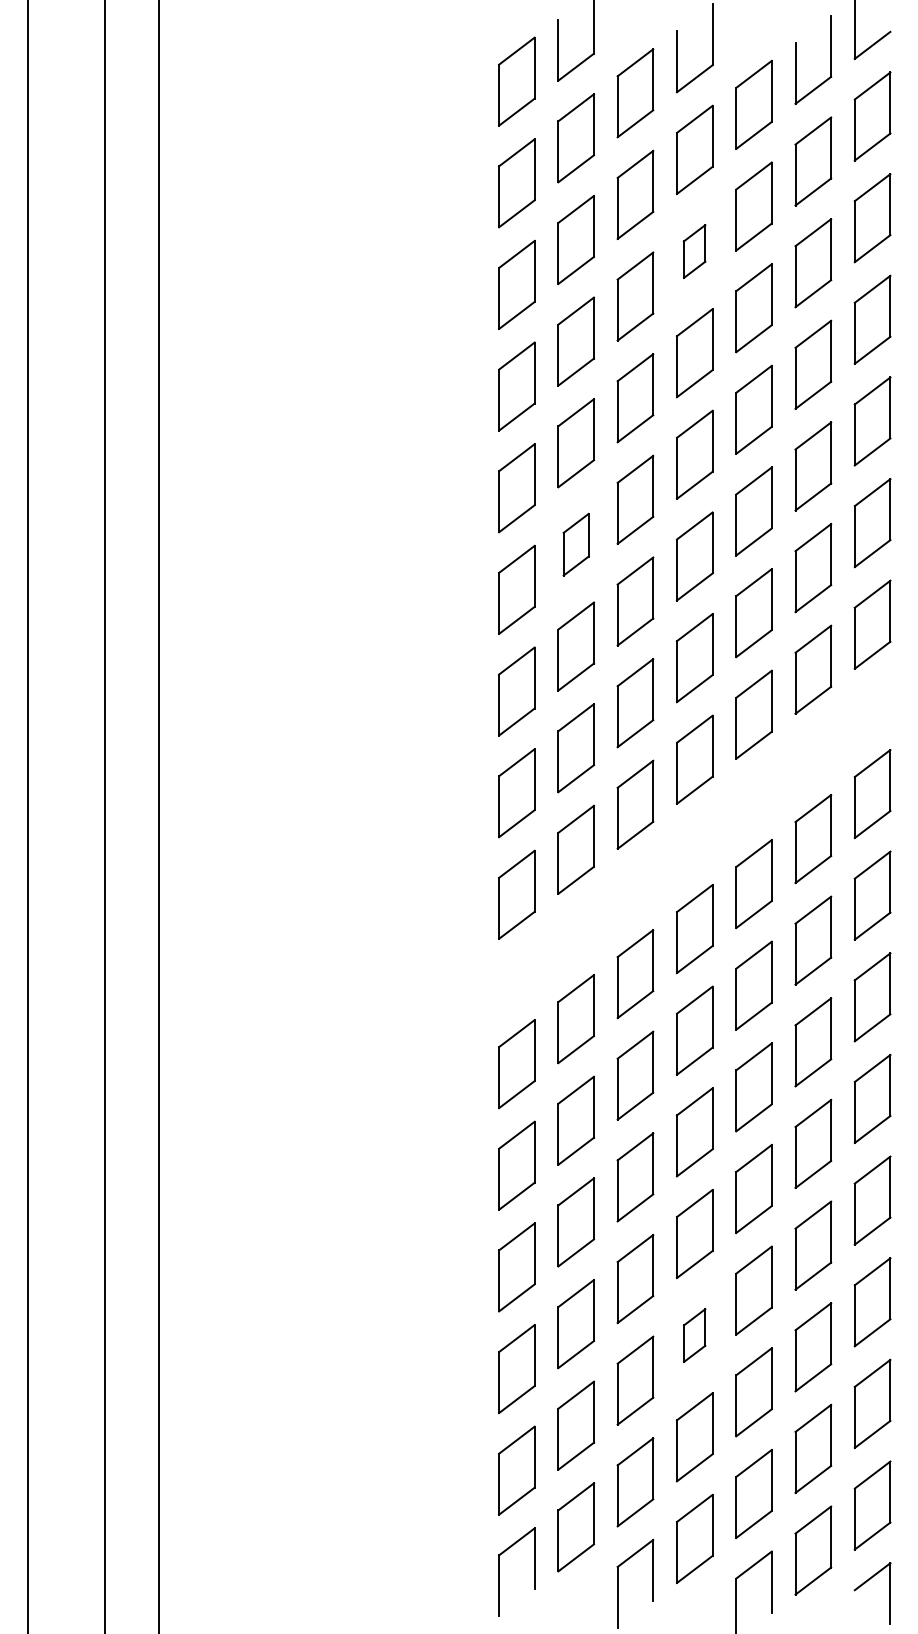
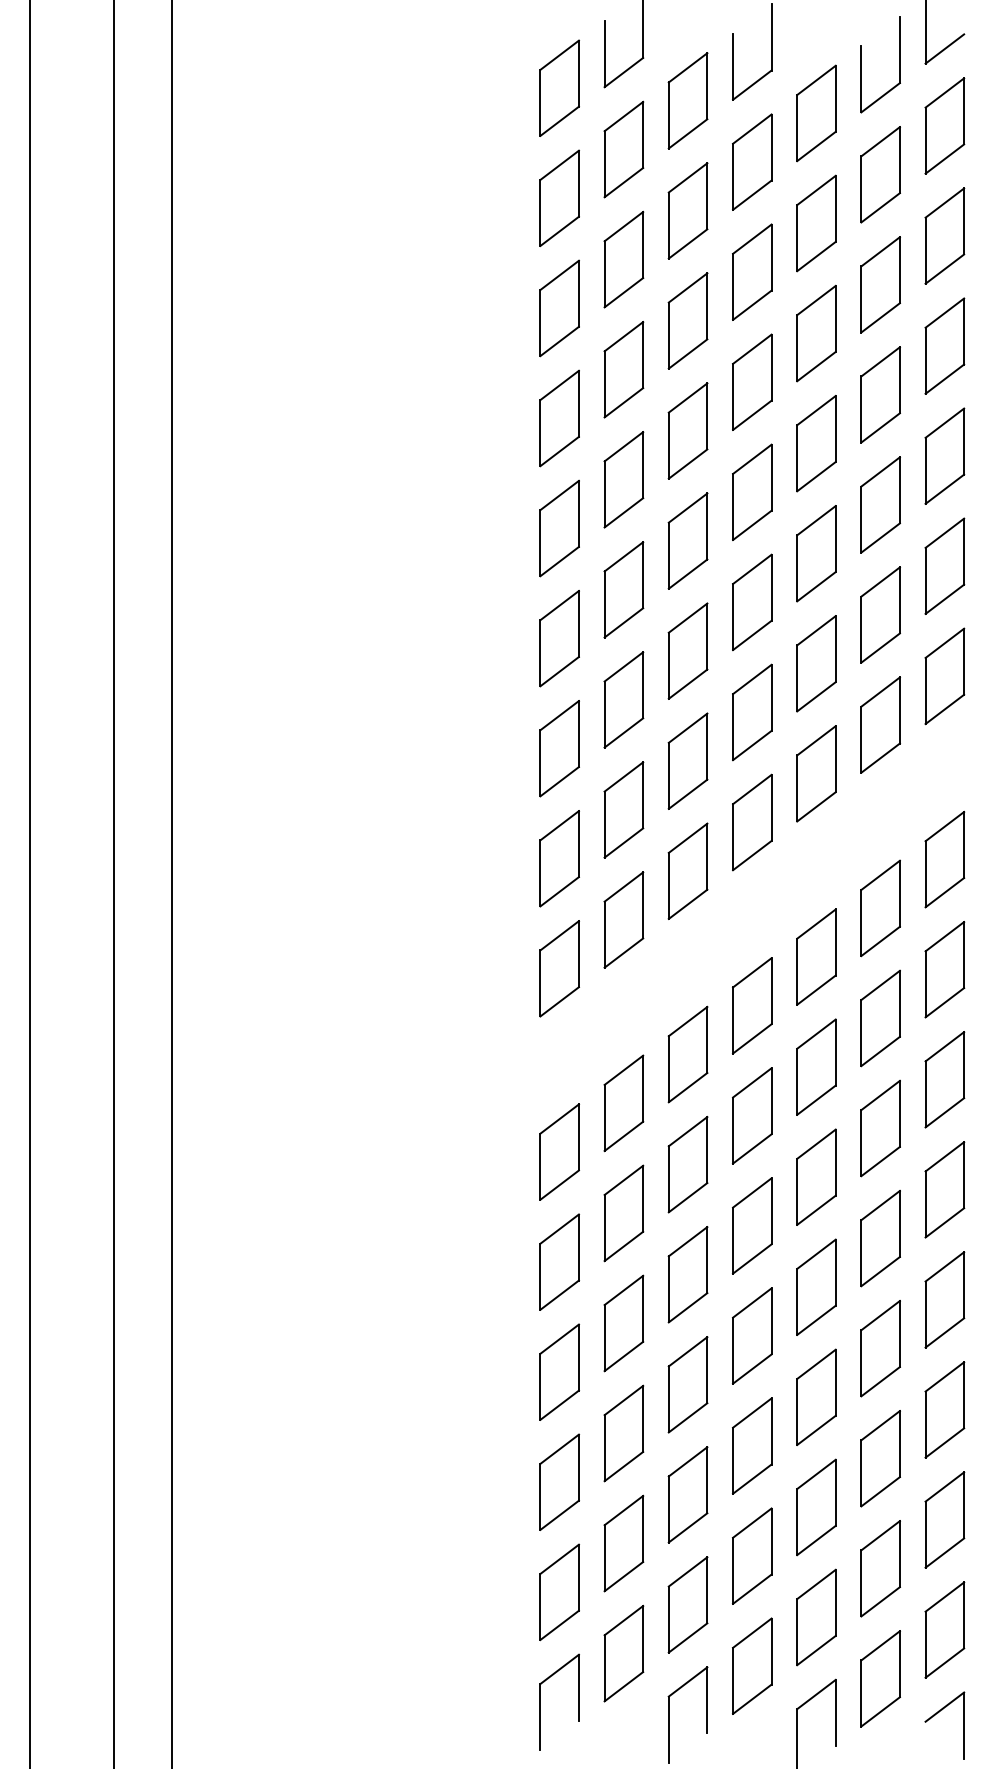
part: (694, 251) -> (751, 272), size x1.67
part: (575, 544) -> (623, 589), size x1.43
part: (694, 1335) -> (751, 1445), size x1.67

